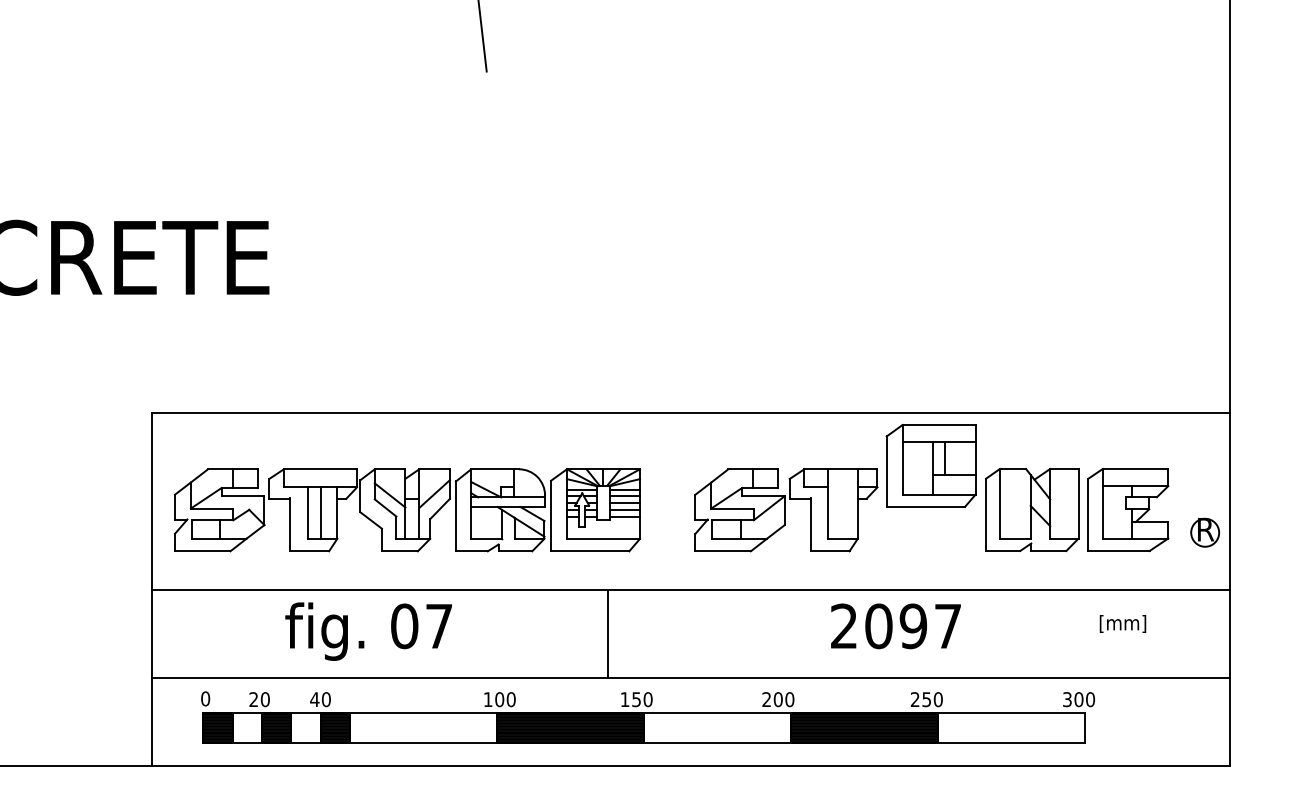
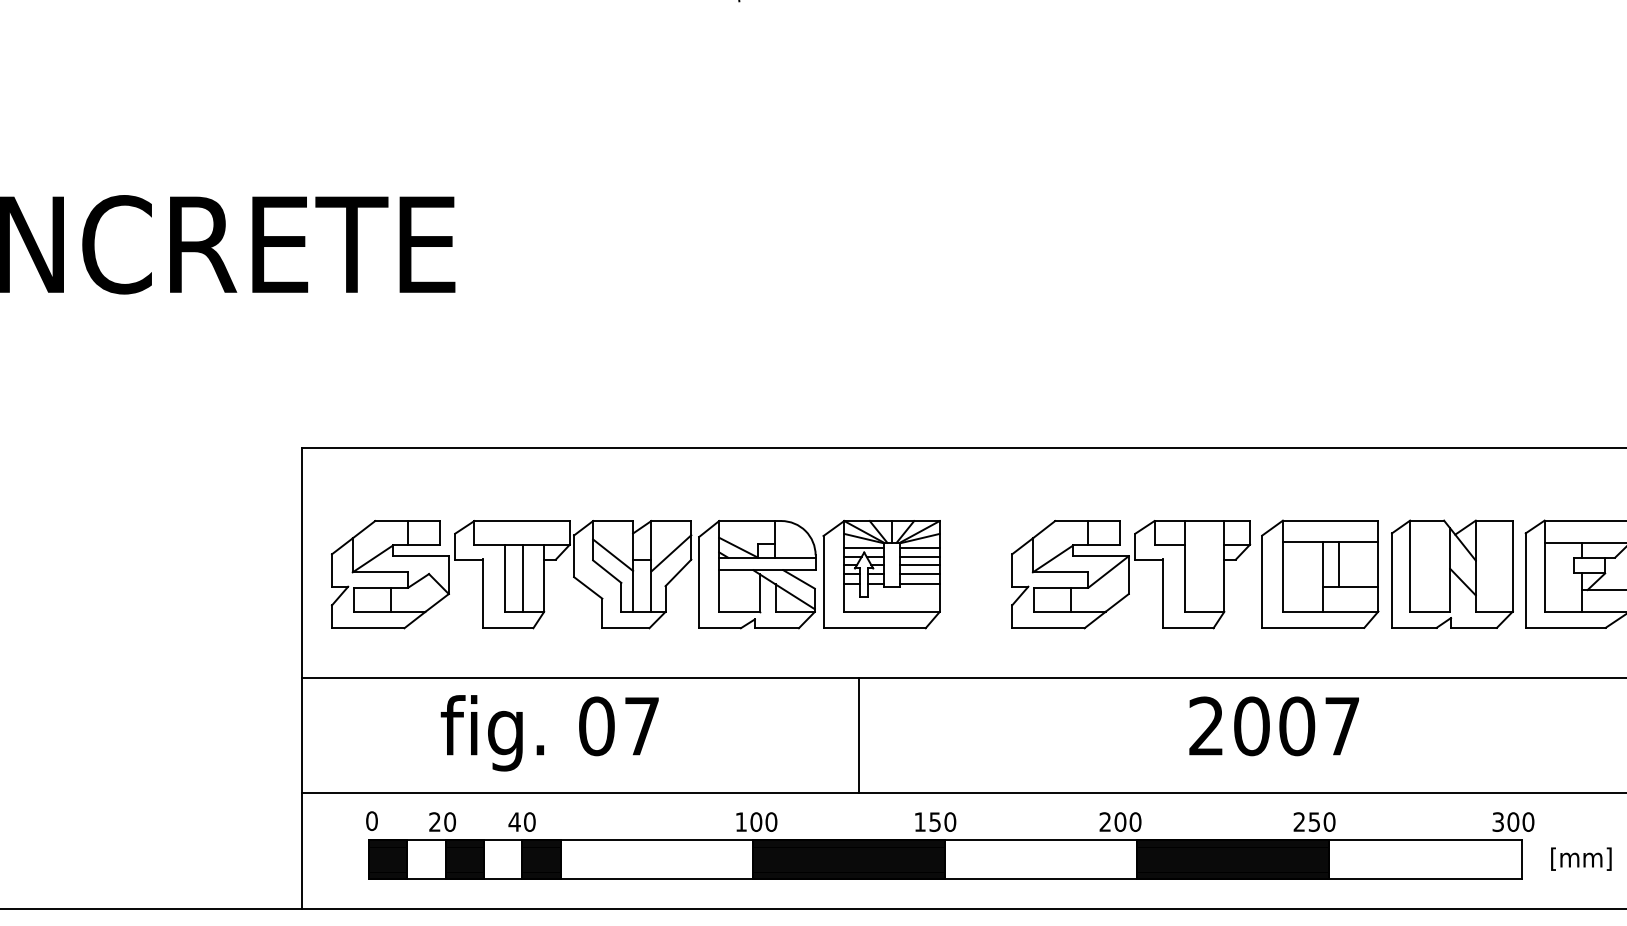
part: (930, 465) -> (1319, 573), moved
text: (1122, 623) -> (1580, 858), moved
text: (913, 626) -> (1297, 726), 2097 -> 2007
text: (368, 631) -> (549, 733), moved
line: (608, 633) -> (859, 735), moved

